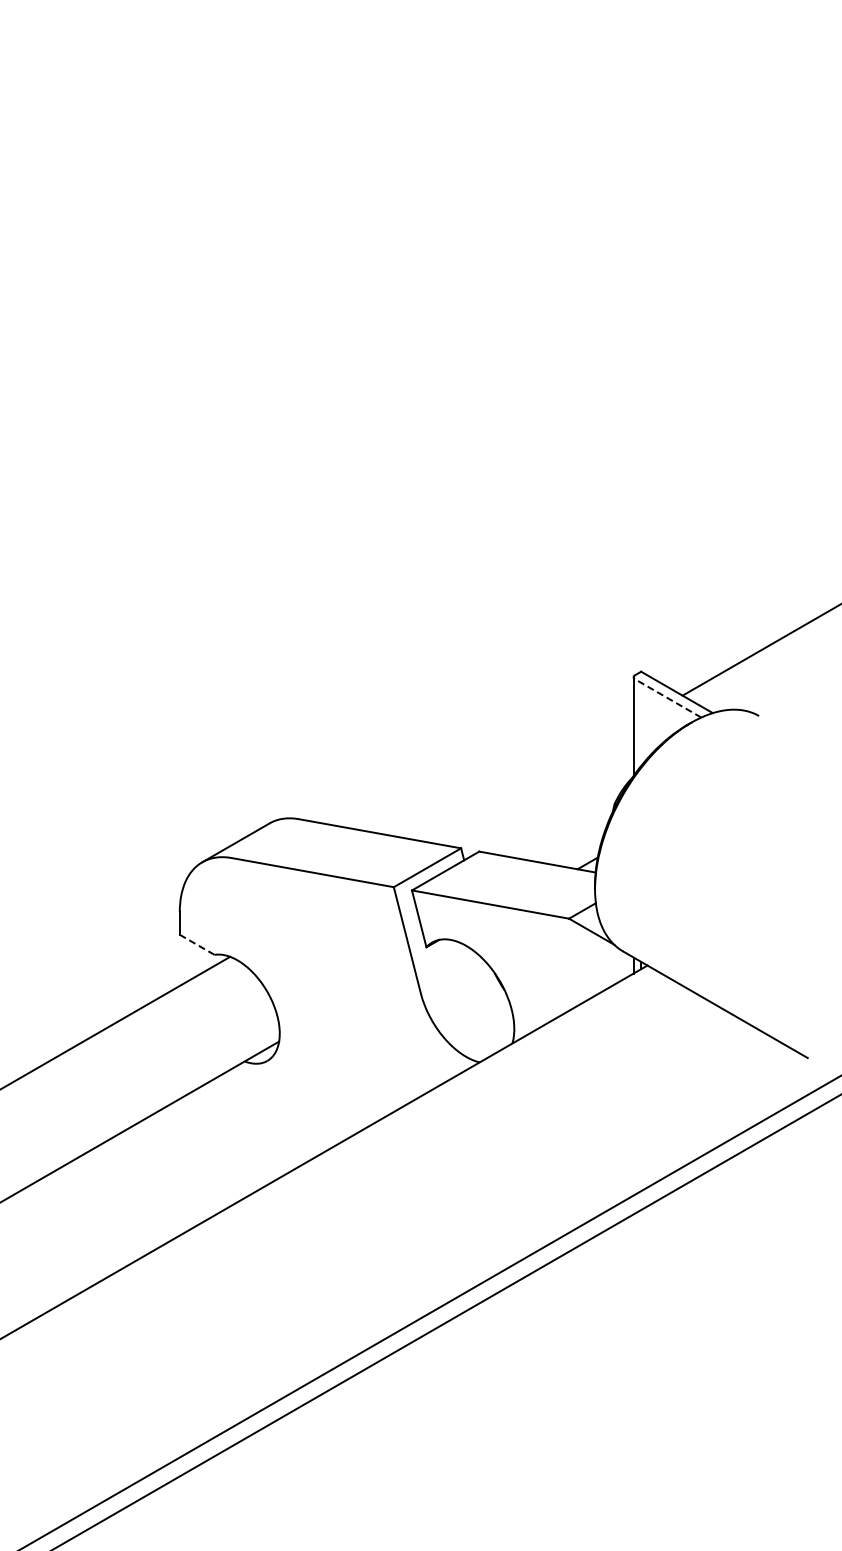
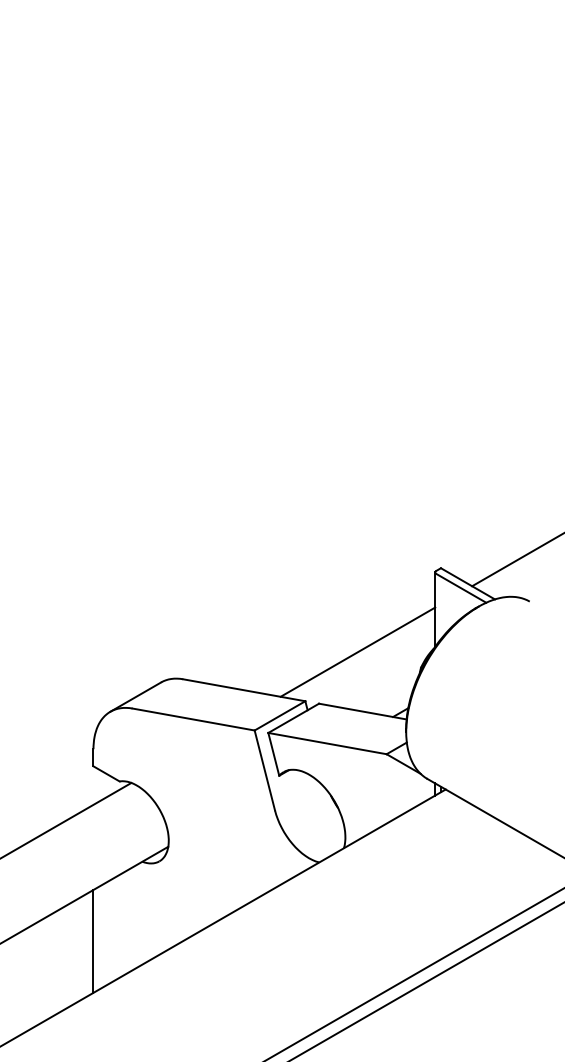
line: (667, 698) -> (460, 588), dashed -> solid
line: (530, 782) -> (357, 651), added
line: (197, 945) -> (106, 774), dashed -> solid
line: (179, 1166) -> (93, 940), added

